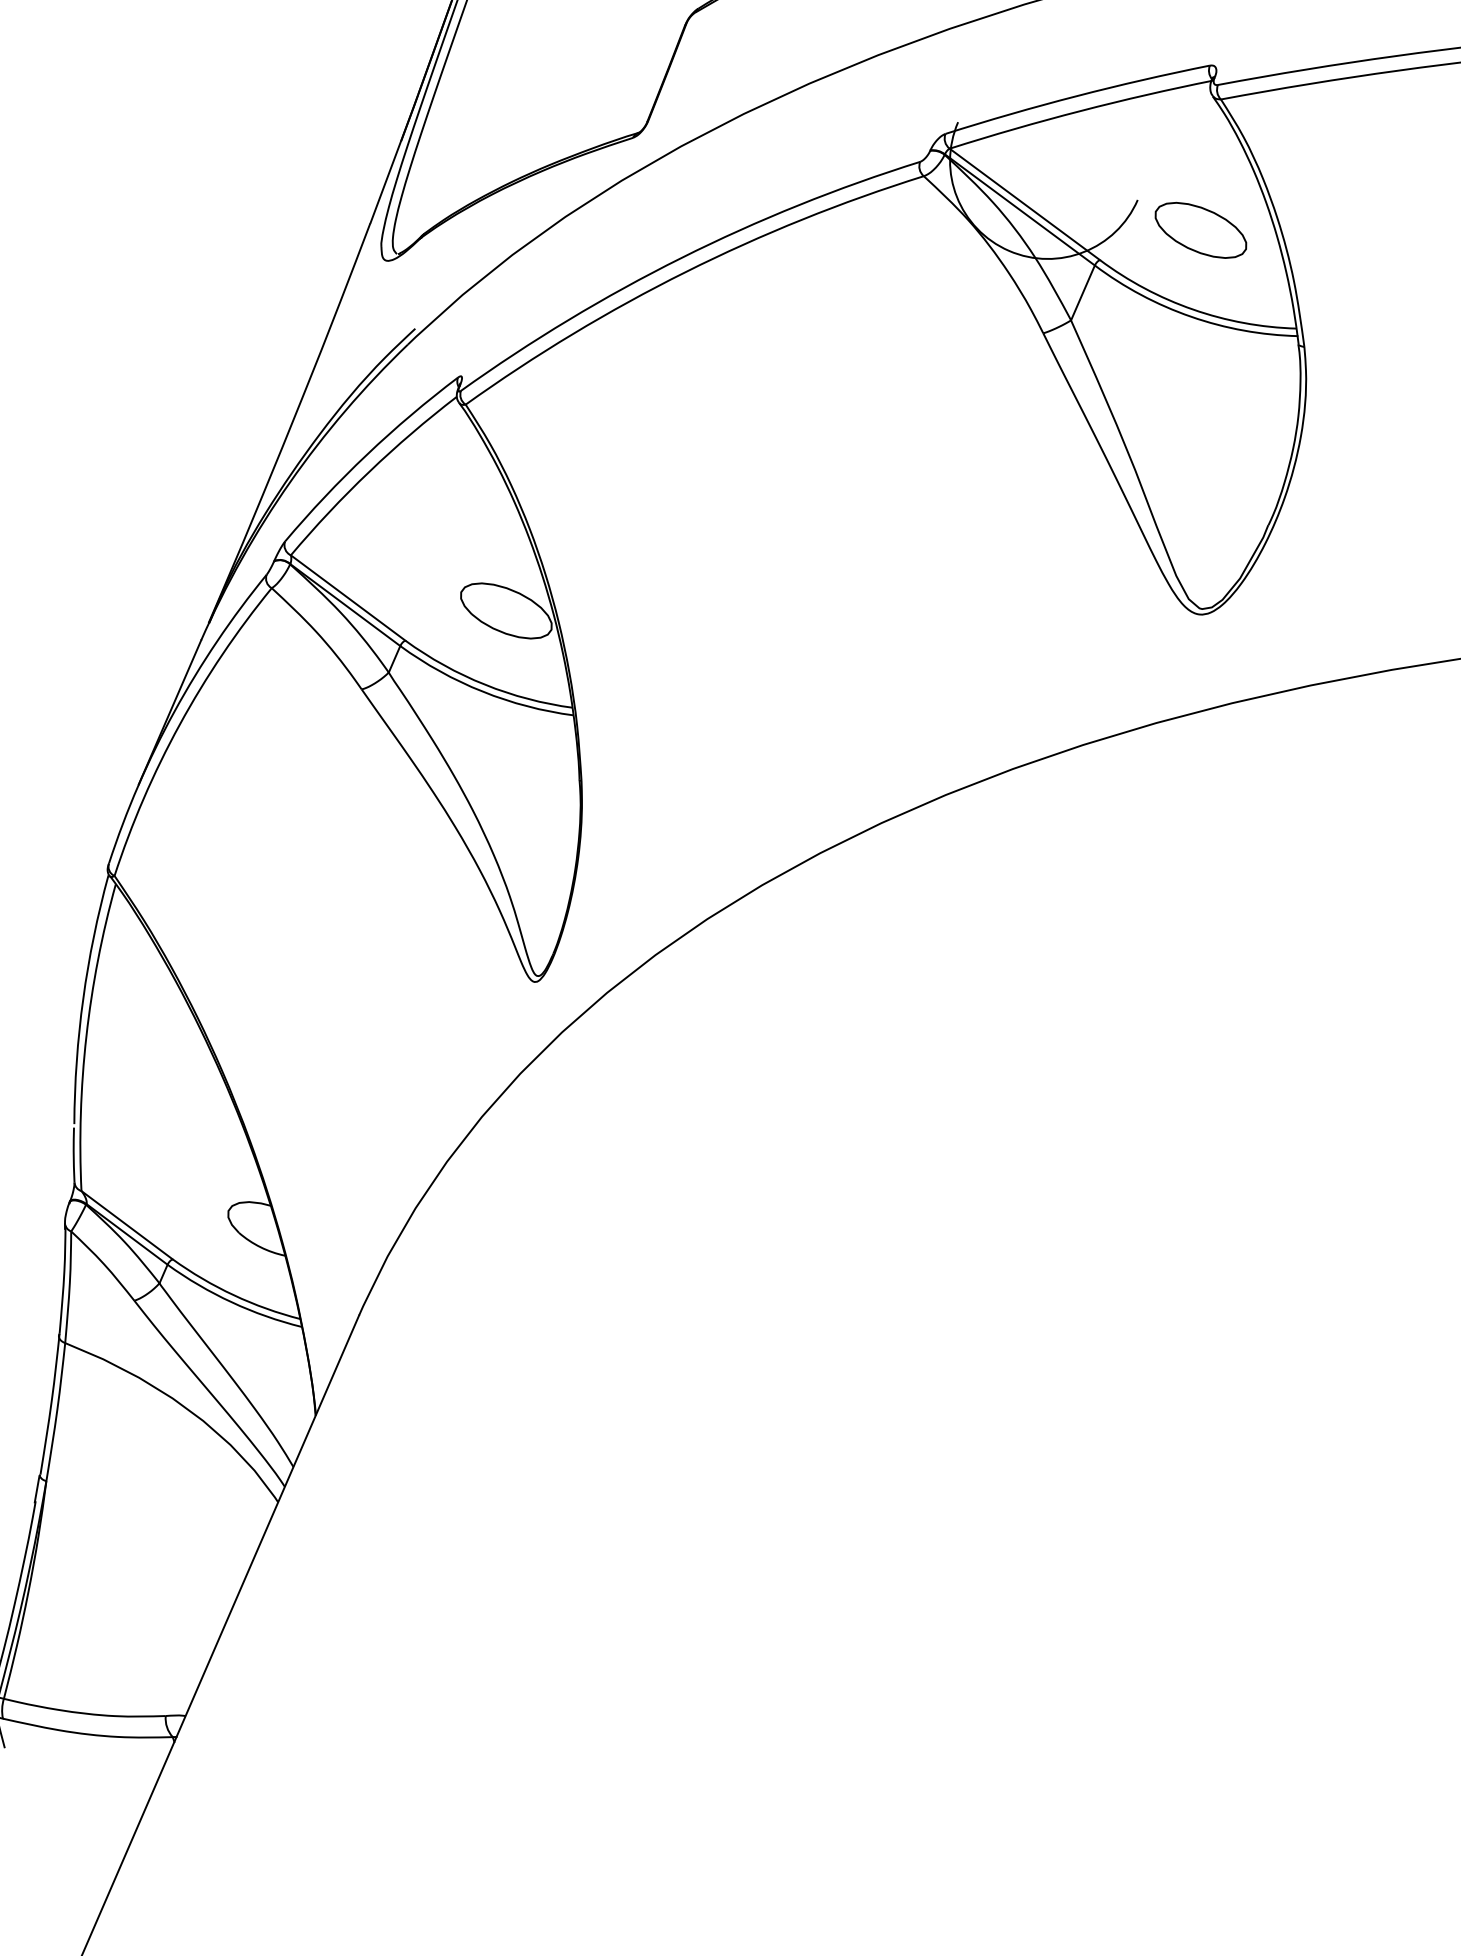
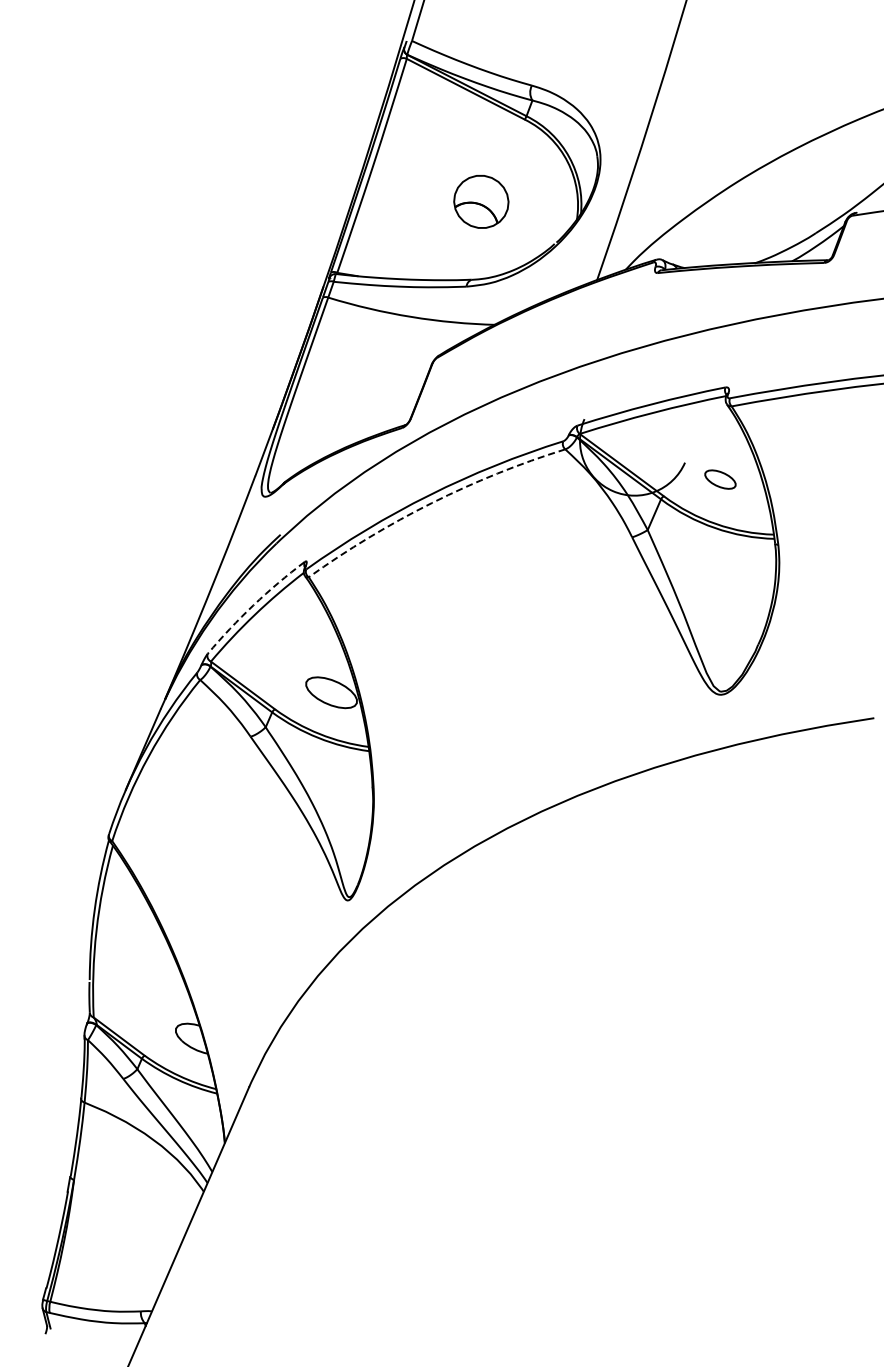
part: (1201, 230) -> (720, 479), size x0.6
arc: (684, 272) -> (431, 503), solid -> dashed
arc: (366, 455) -> (253, 605), solid -> dashed

